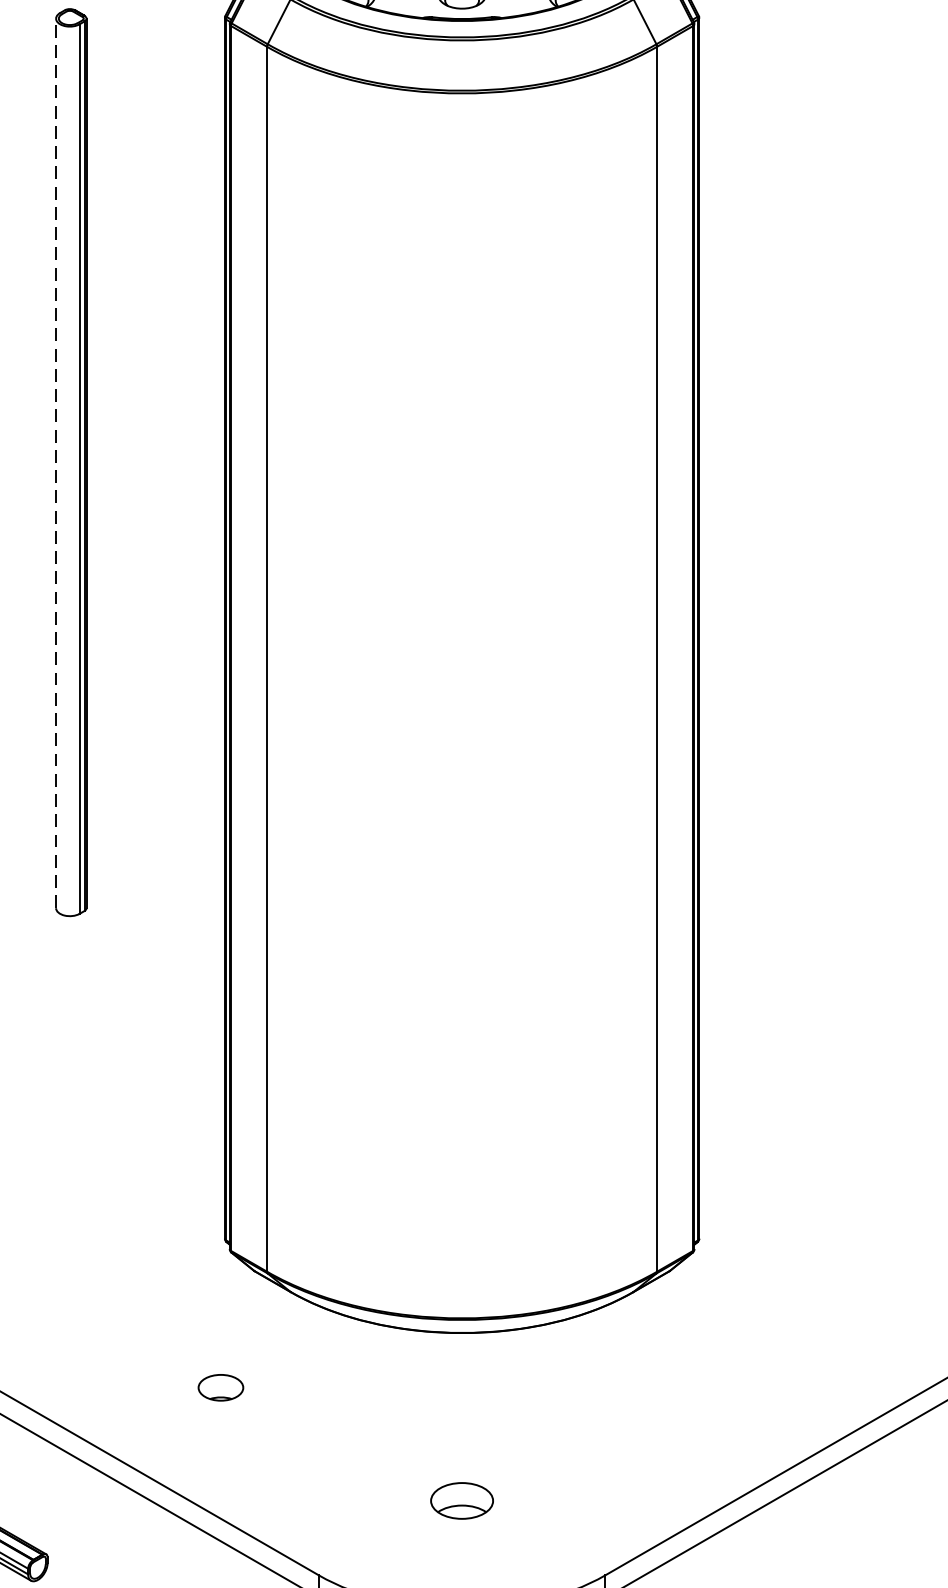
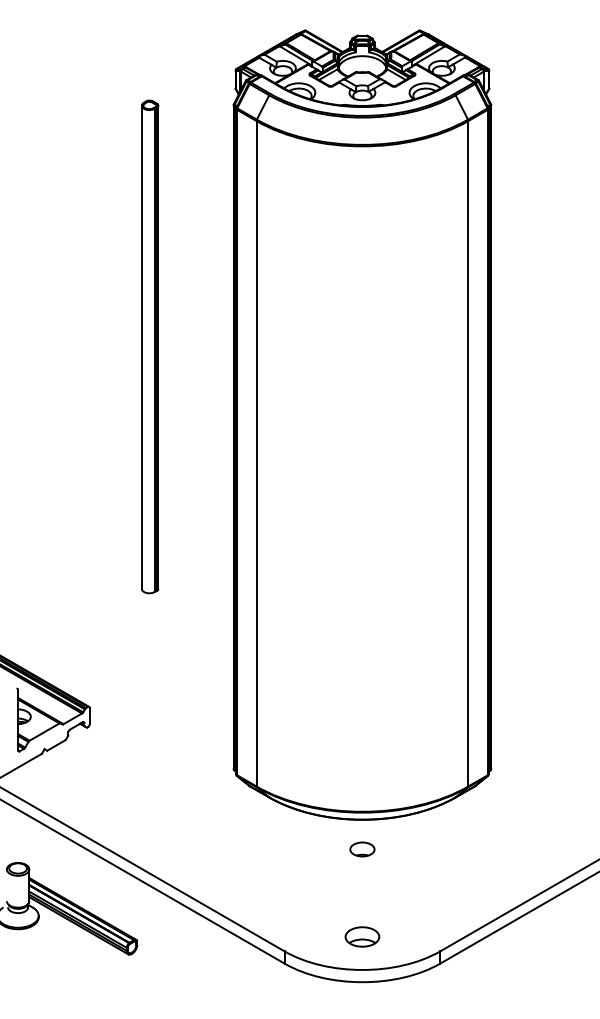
line: (55, 463) -> (141, 347), dashed -> solid
part: (221, 1387) -> (362, 849), moved
part: (462, 1500) -> (362, 936), moved

